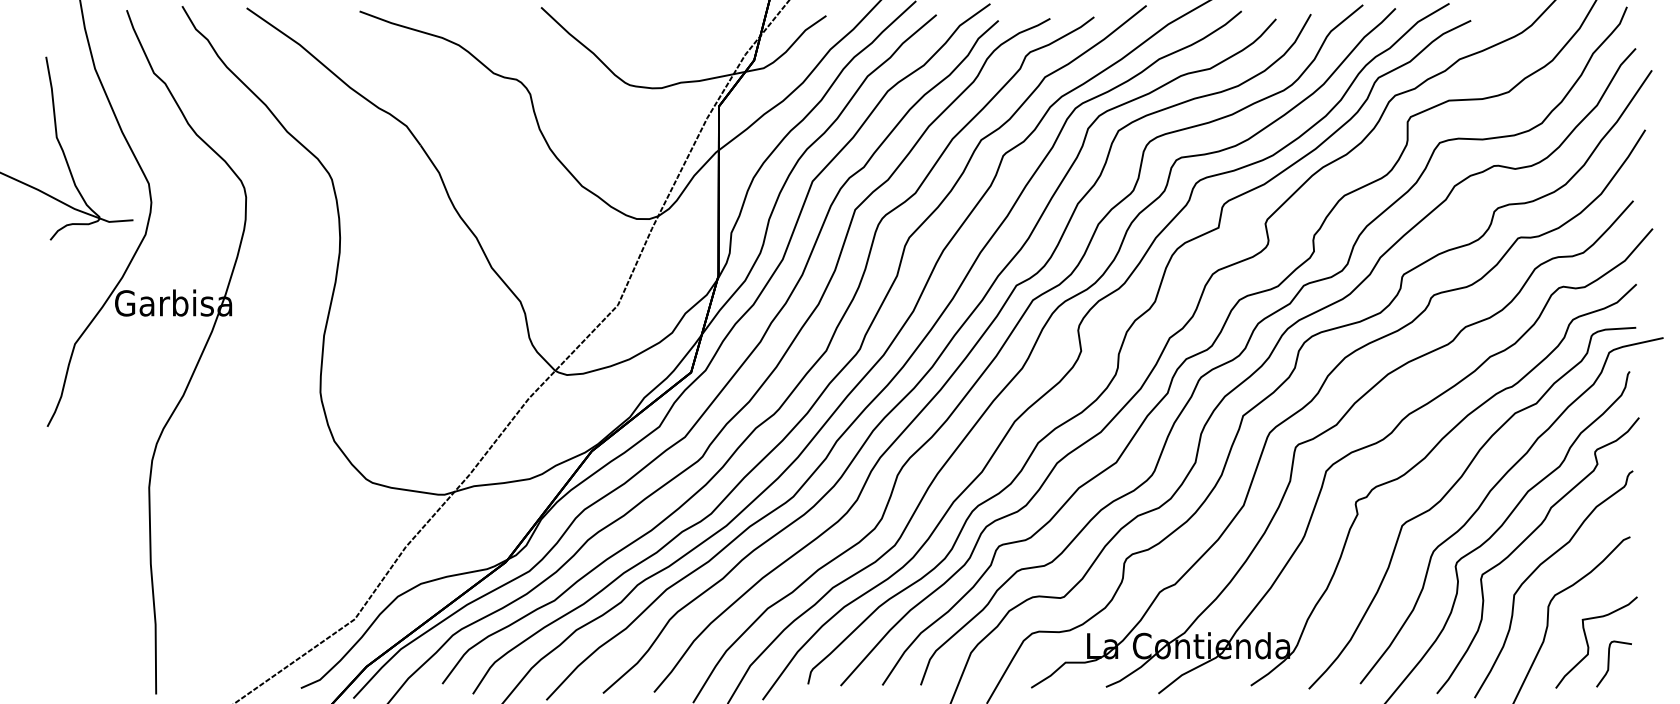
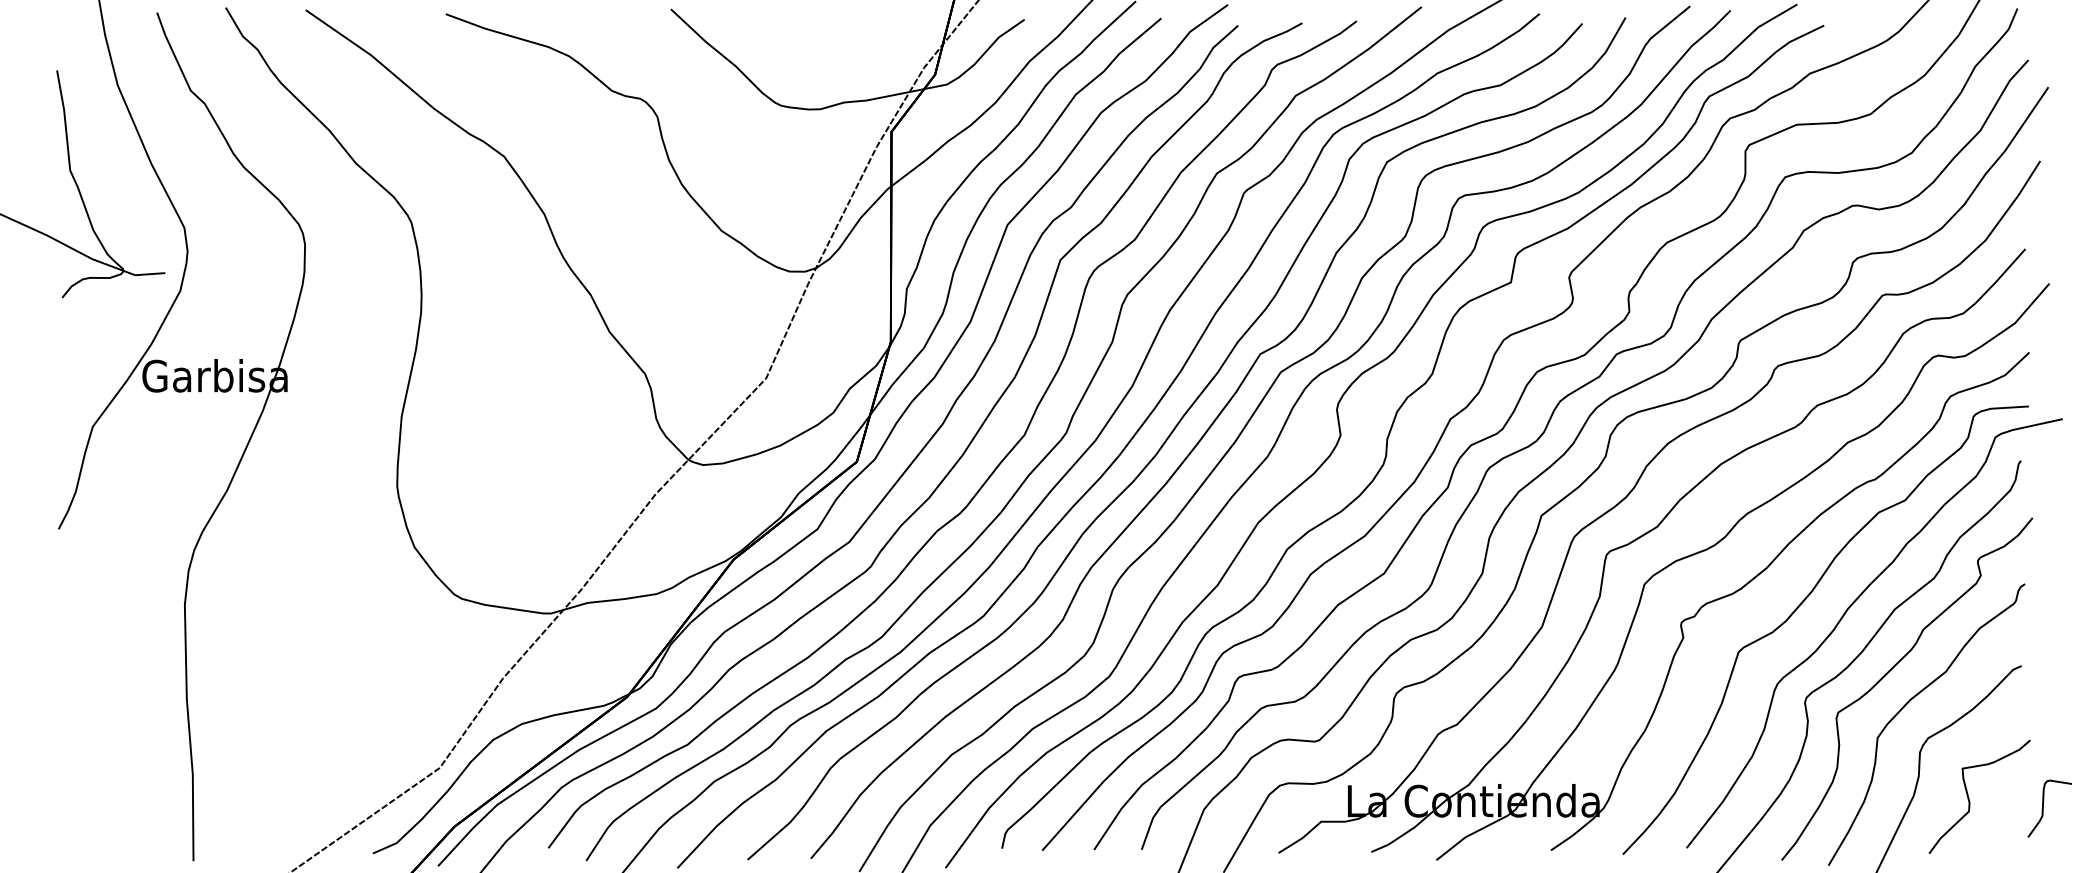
curve: (1609, 663) -> (2044, 807), moved

